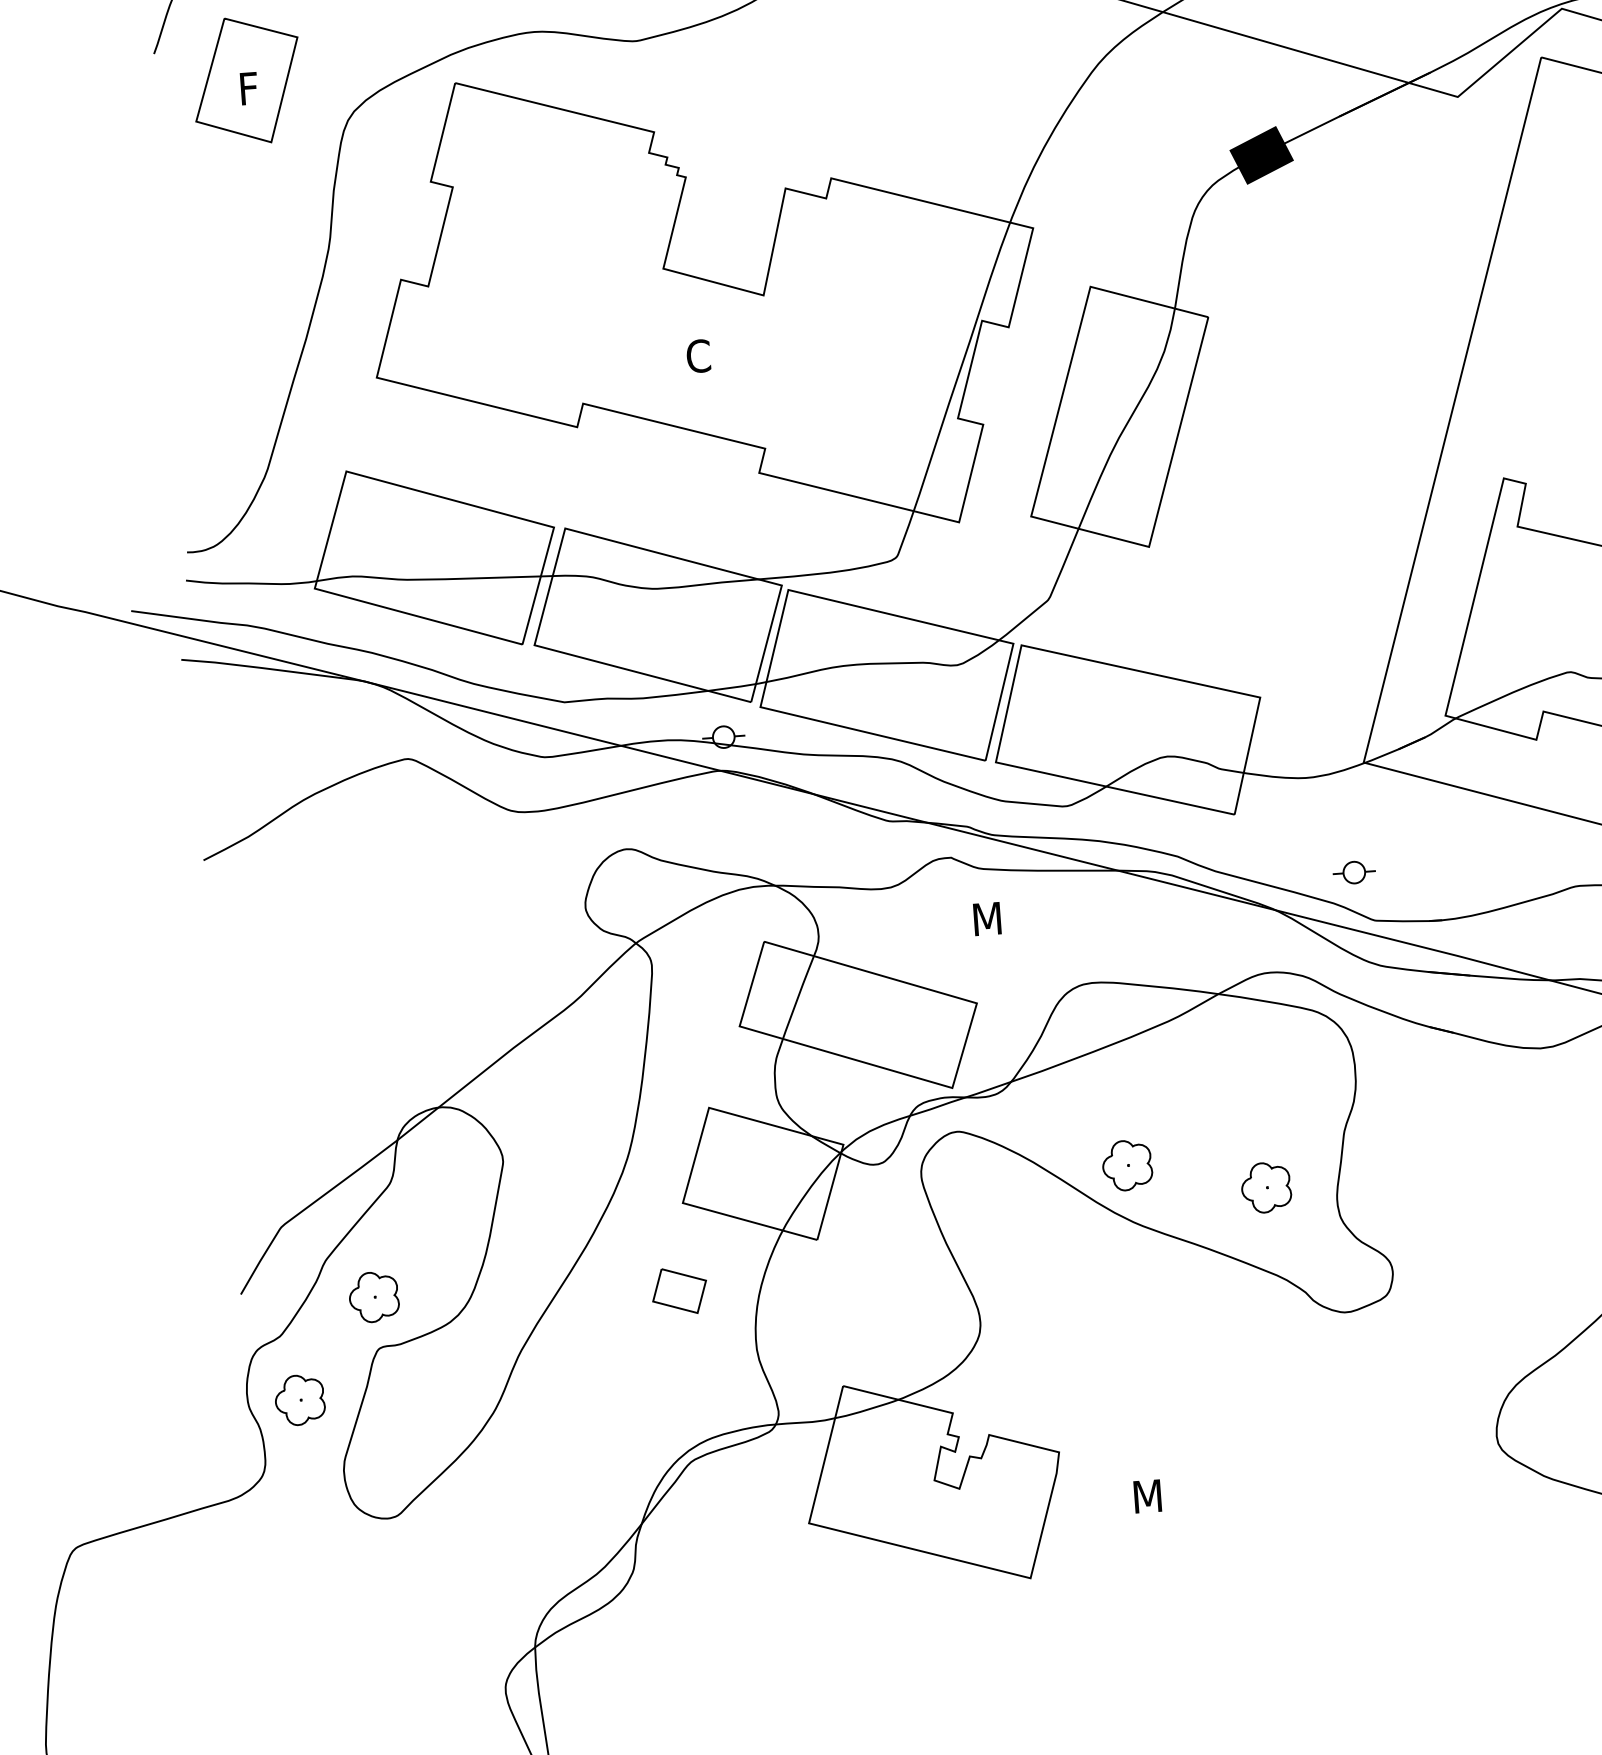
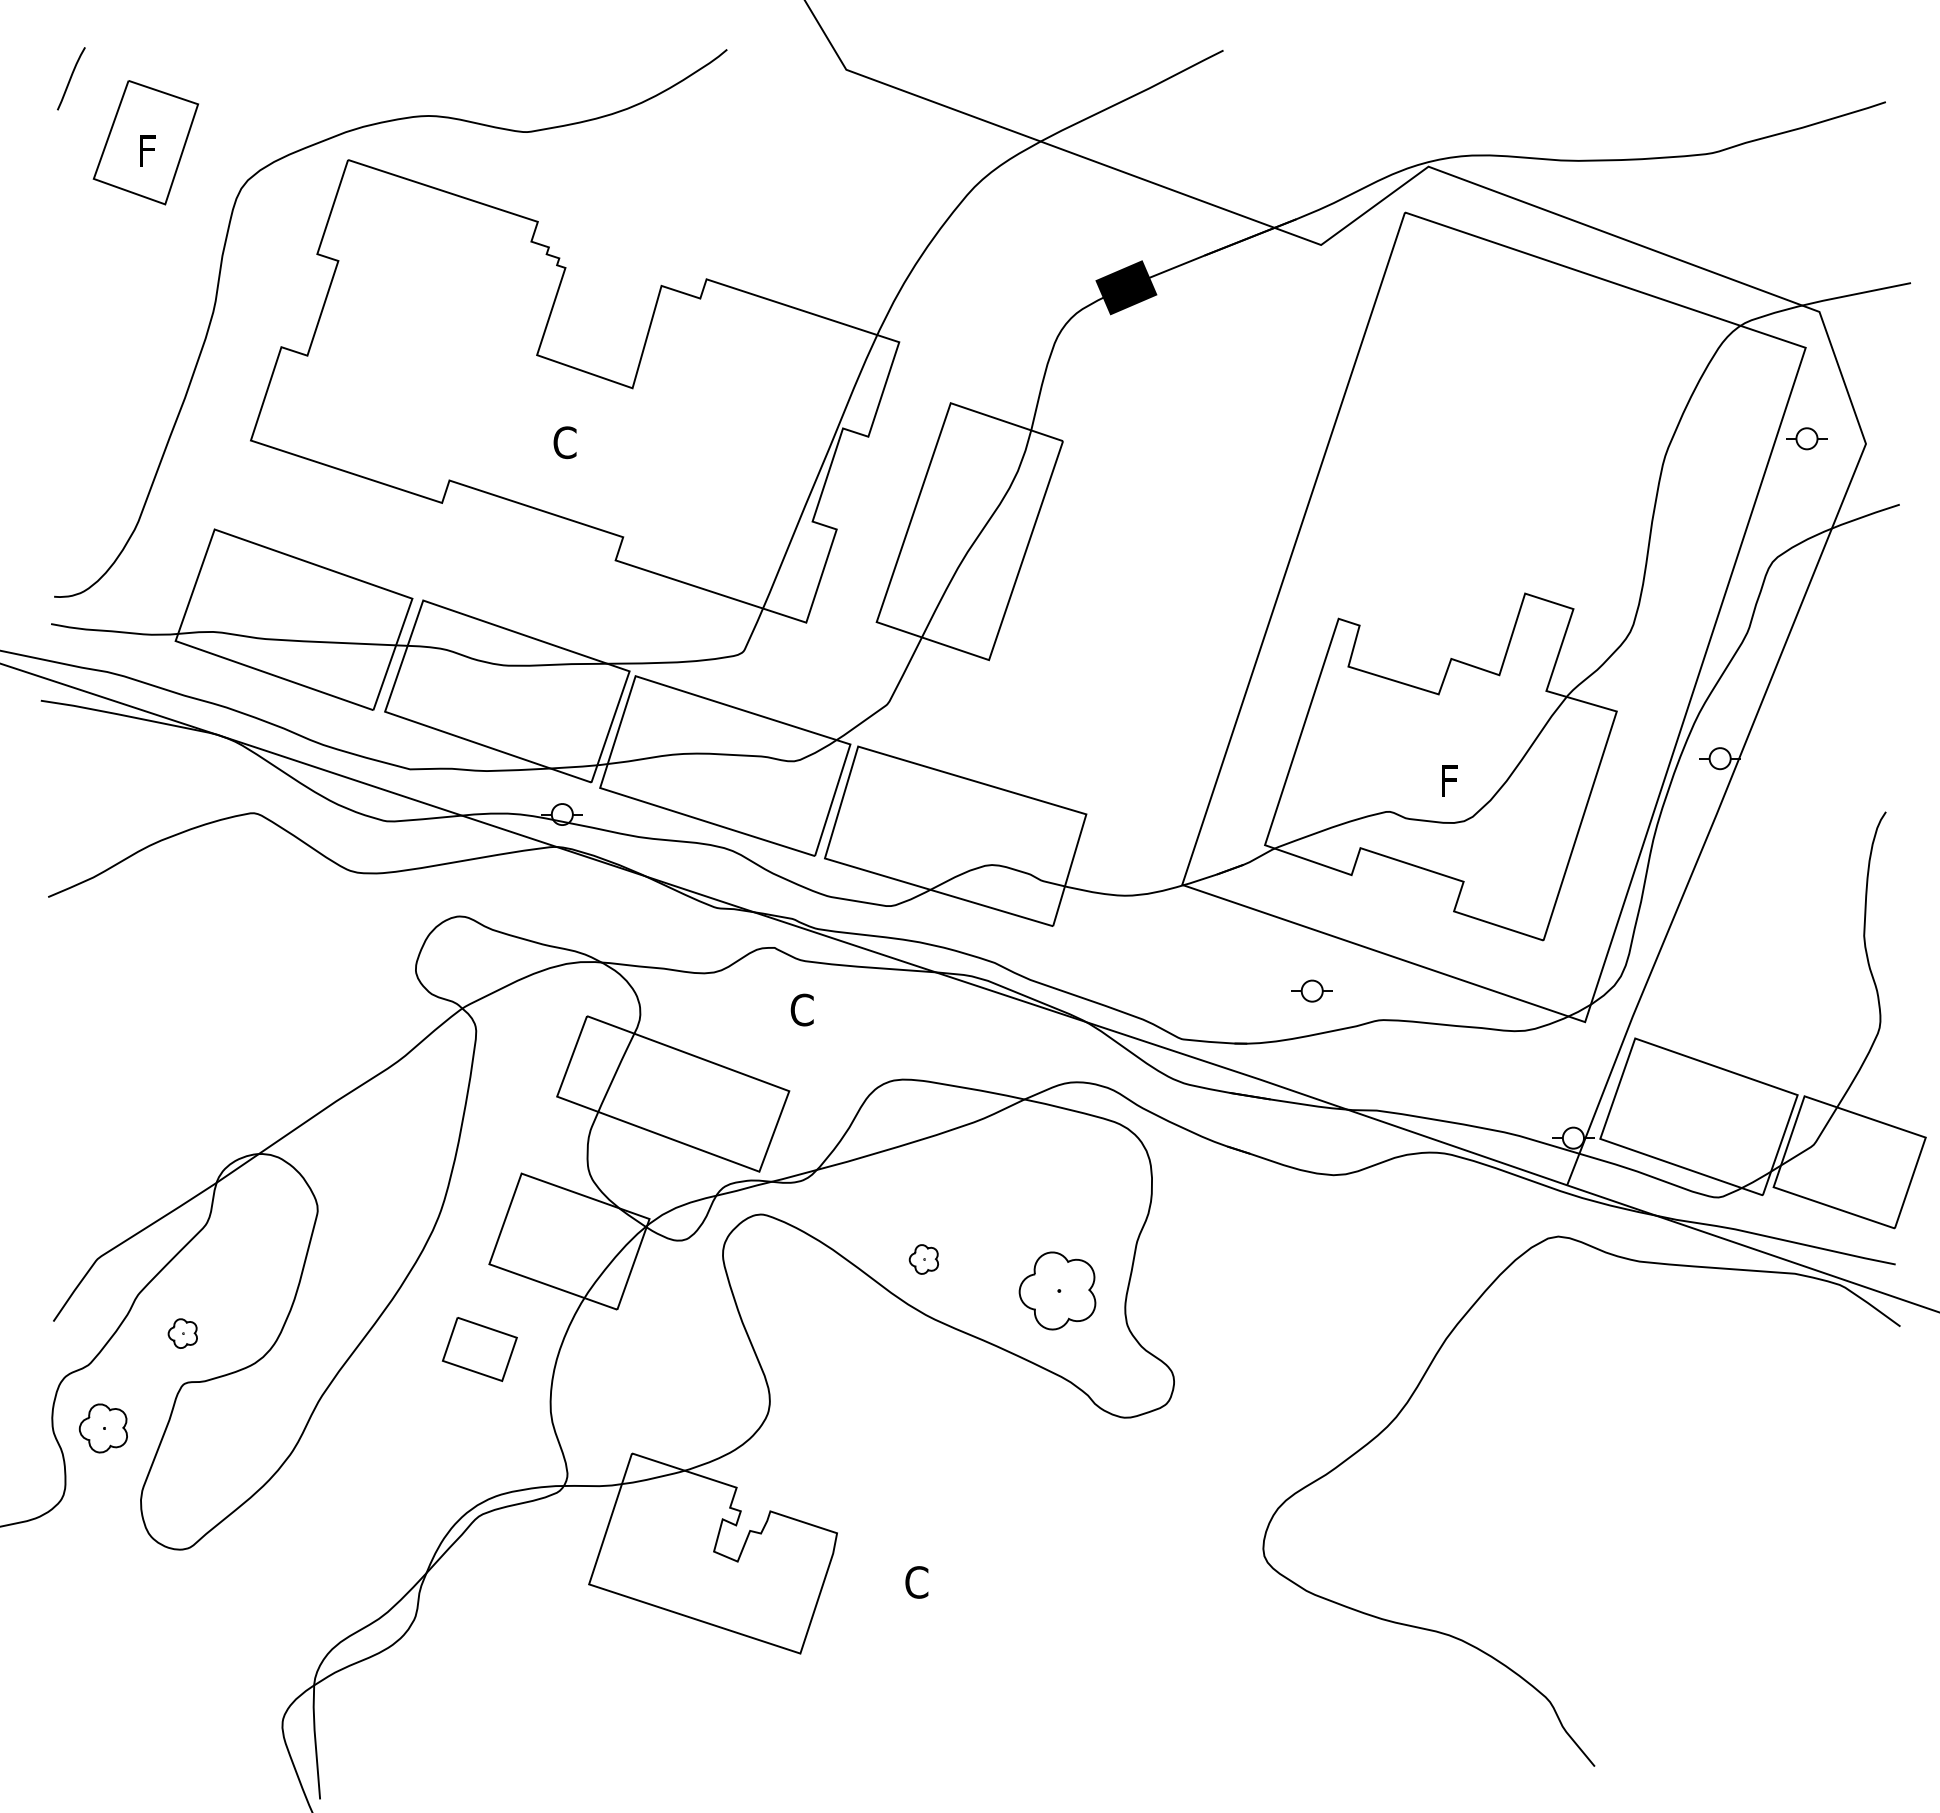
part: (1353, 872) -> (1311, 990), moved
text: (986, 918) -> (804, 1009), M -> C
part: (1126, 1165) -> (923, 1259), size x0.6
part: (1265, 1187) -> (1056, 1290), size x1.6
part: (679, 1291) -> (479, 1349), size x1.4
part: (373, 1297) -> (182, 1333), size x0.6
text: (1146, 1496) -> (918, 1582), M -> C

